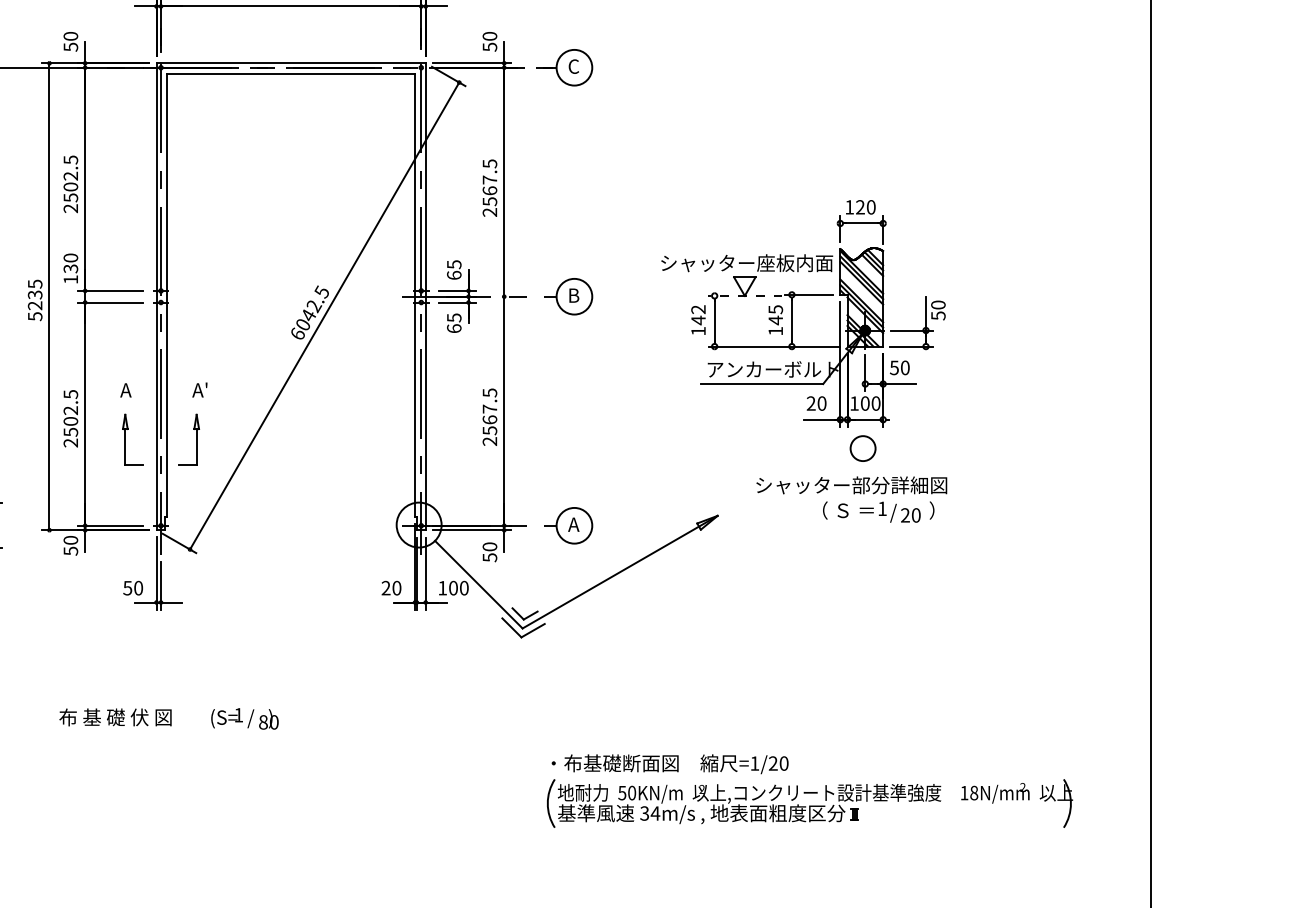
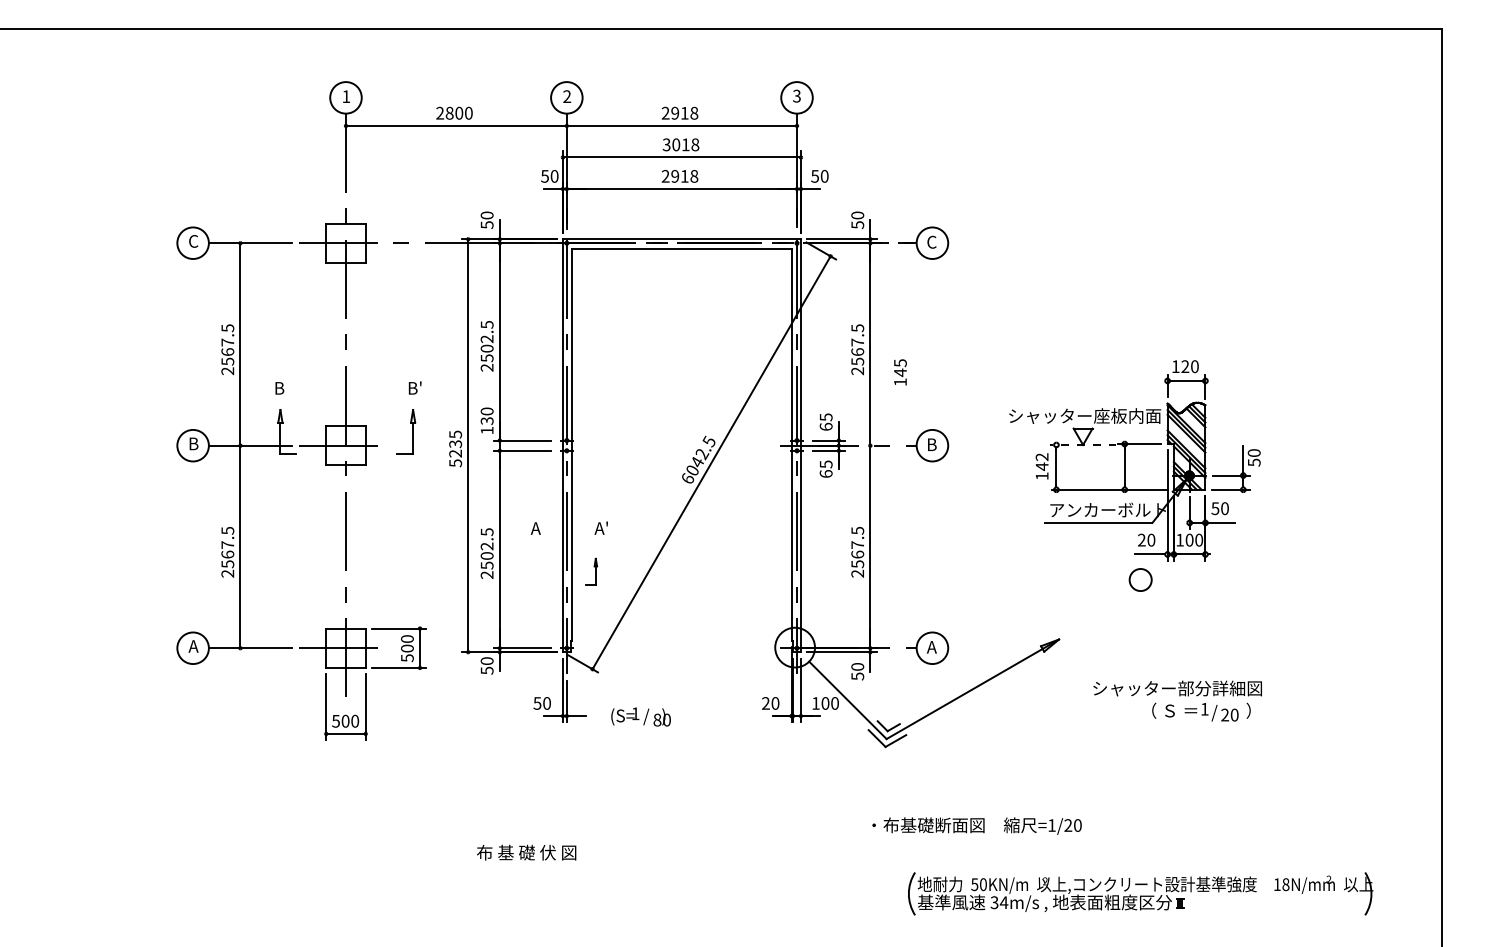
text: (775, 320) -> (900, 372), moved
part: (132, 438) -> (541, 571), removed
part: (188, 438) -> (591, 571), size x0.6
circle: (862, 448) -> (1140, 579), moved
text: (851, 498) -> (1177, 700), moved
text: (115, 717) -> (526, 852), moved
text: (244, 718) -> (640, 716), moved
text: (669, 763) -> (976, 825), moved

